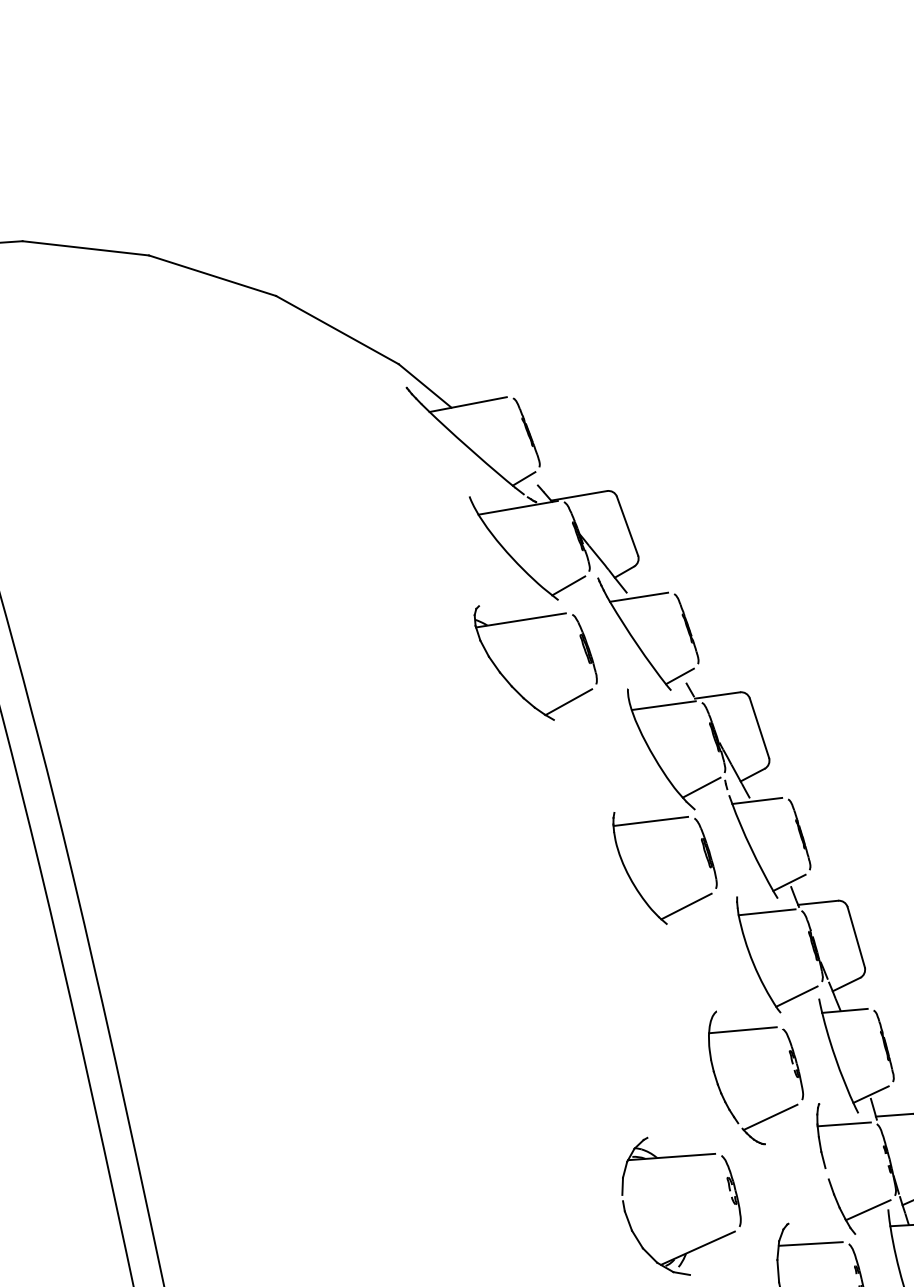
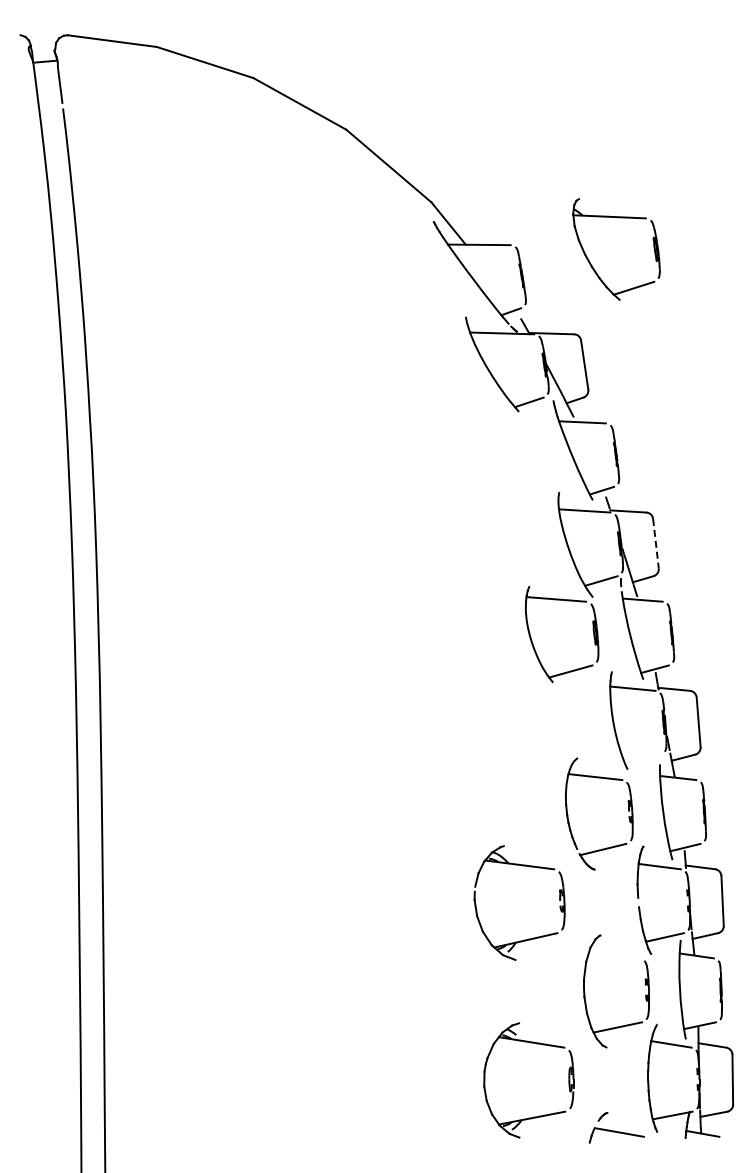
part: (510, 682) -> (591, 263), moved
line: (758, 728) -> (655, 543), solid -> dashed
line: (796, 995) -> (642, 758), removed
line: (810, 1243) -> (614, 954), removed

